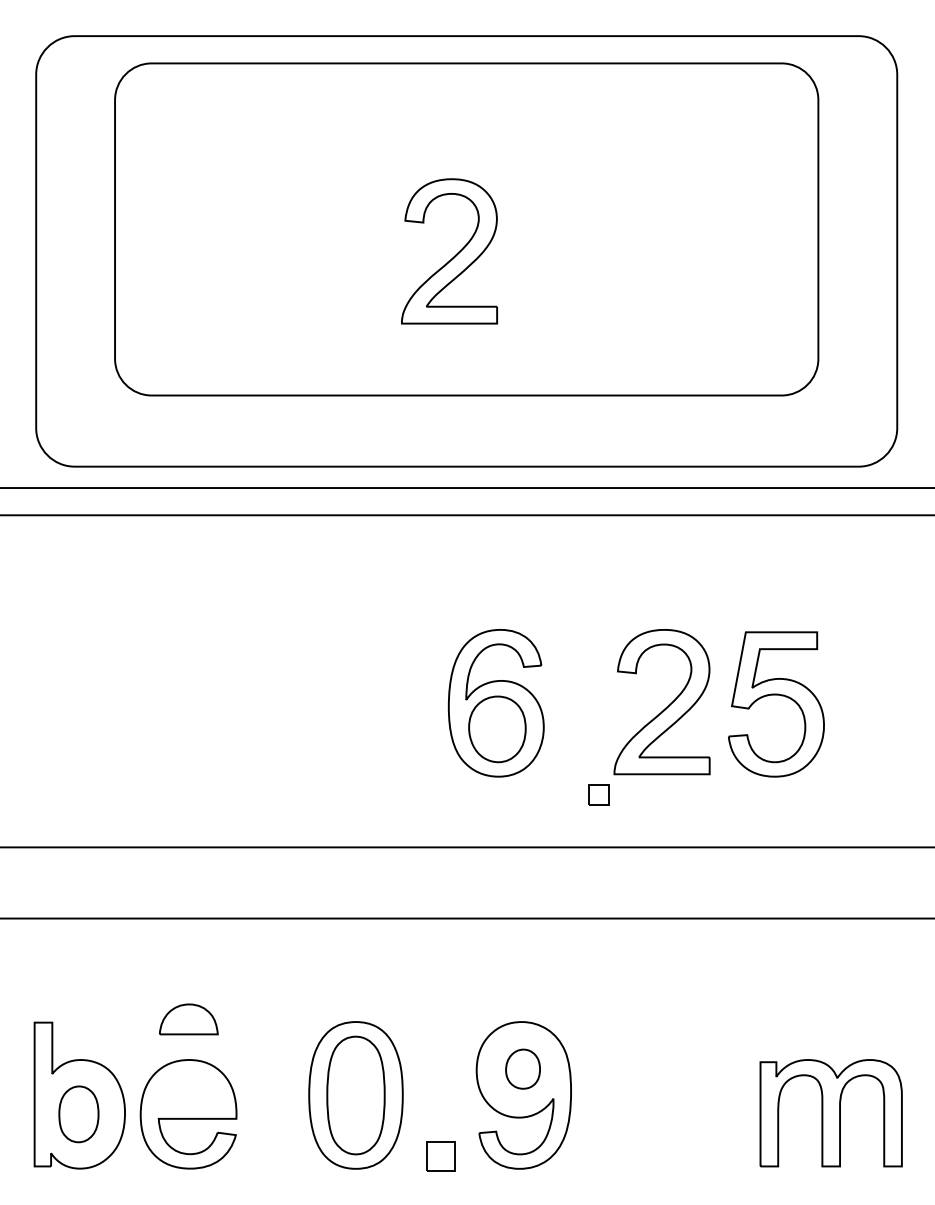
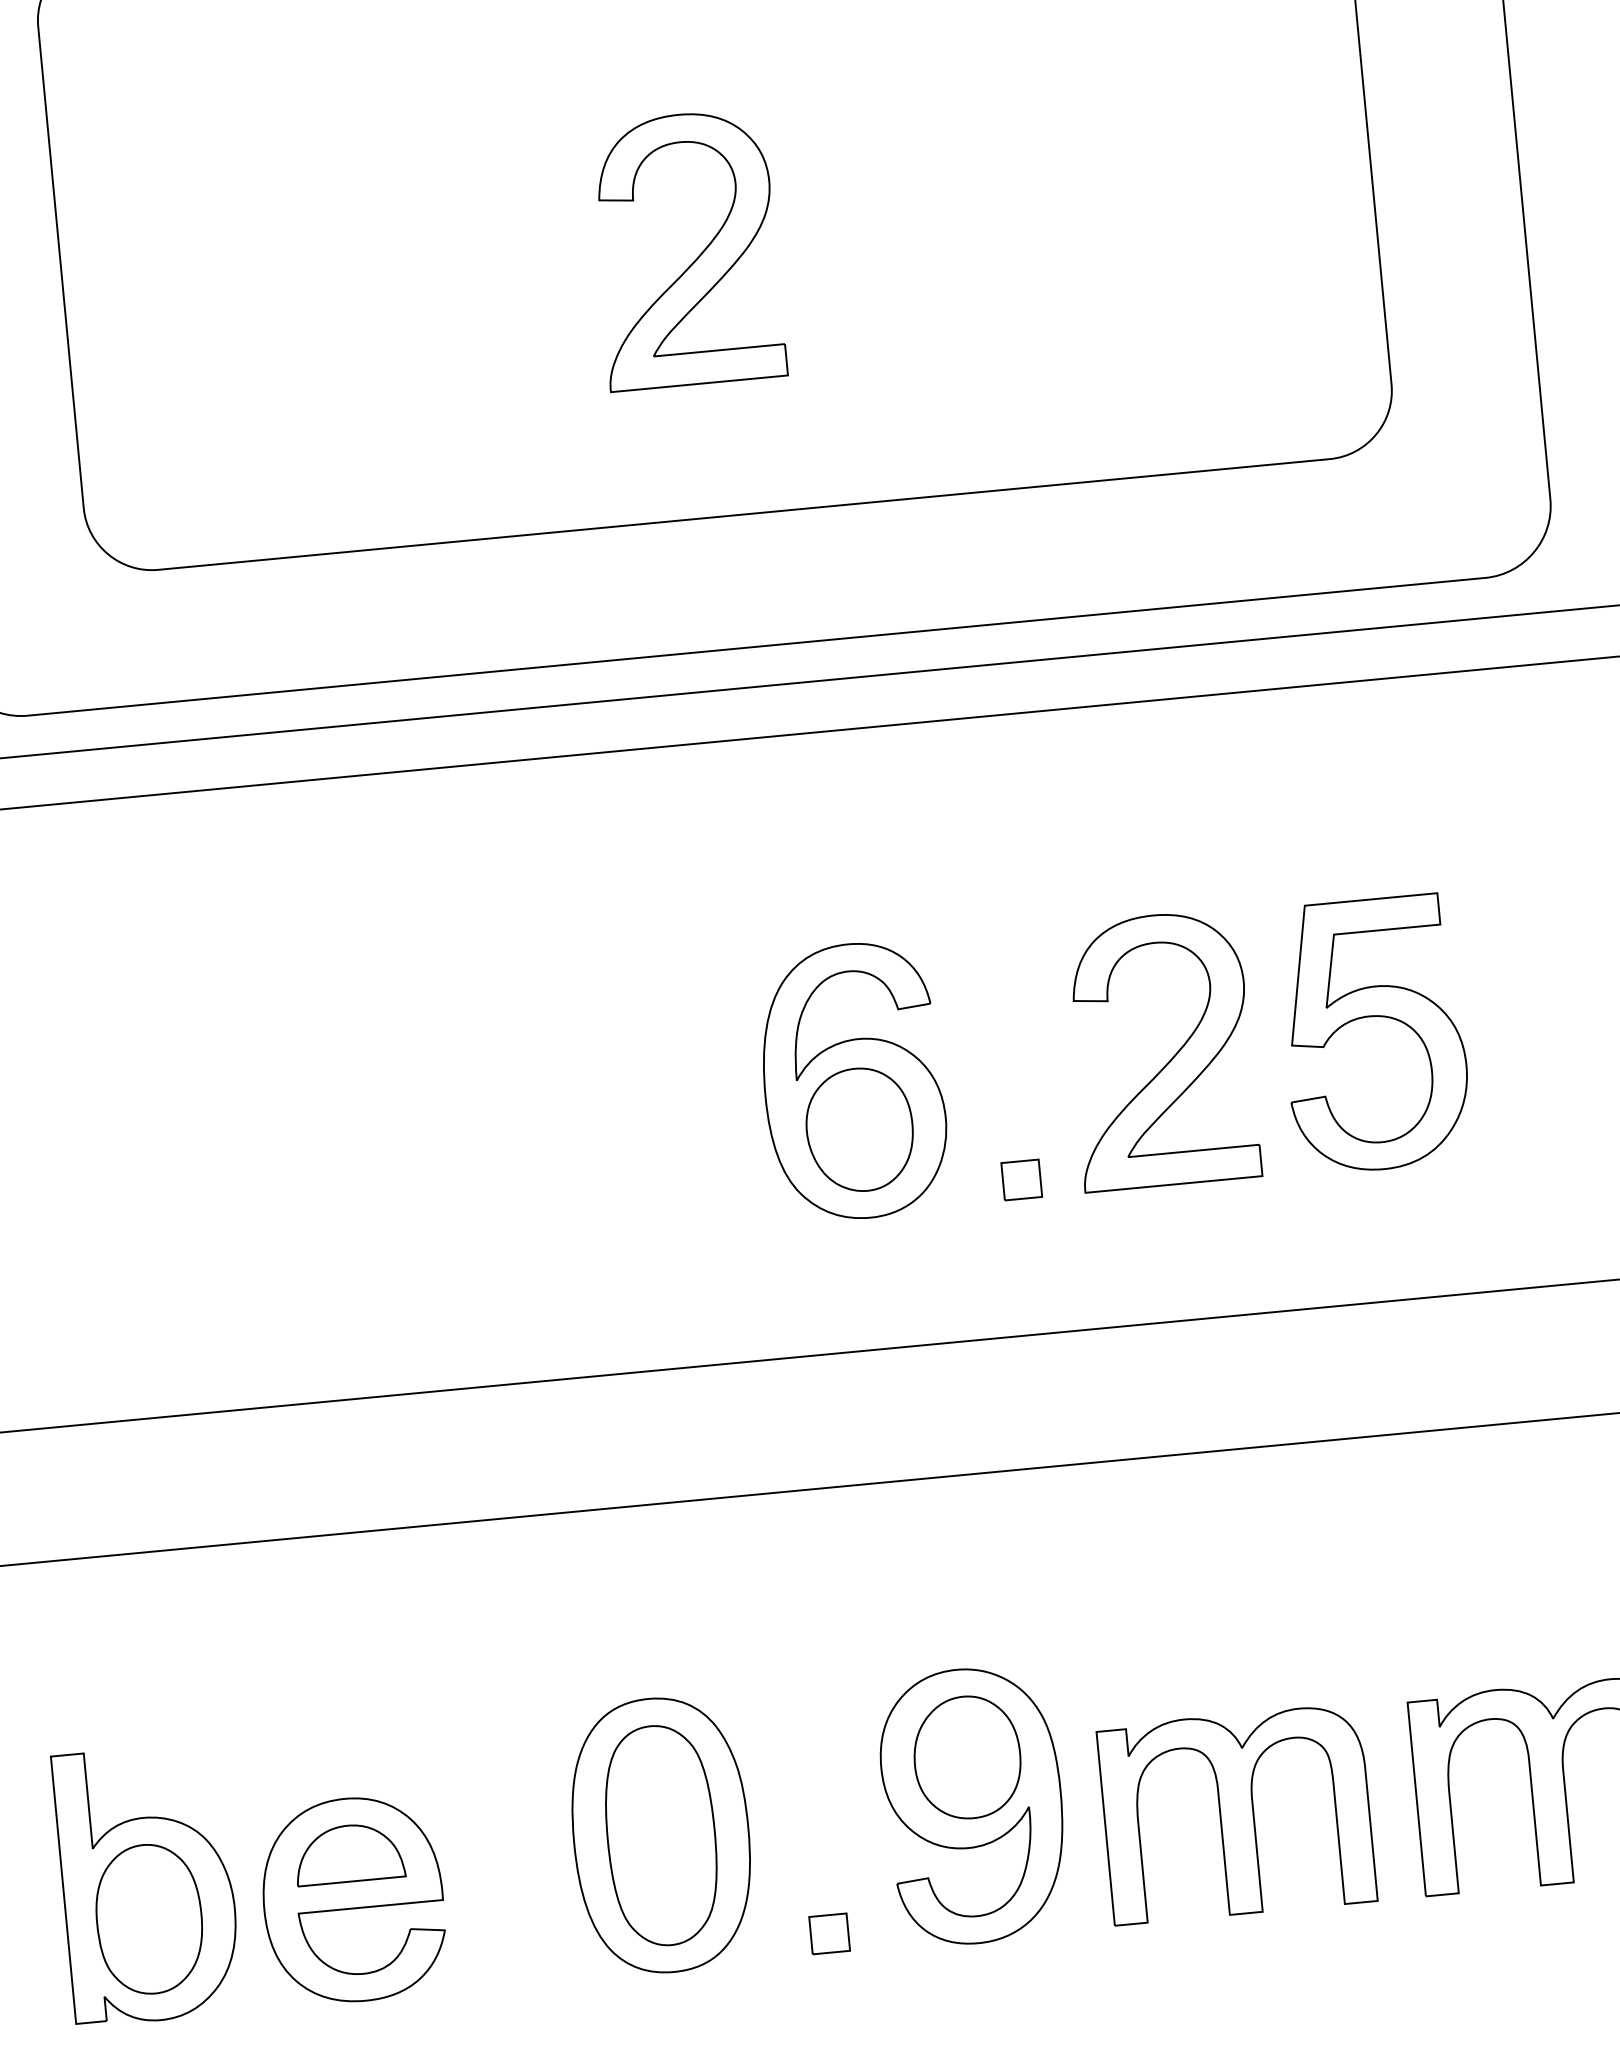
part: (598, 794) -> (1020, 1178), moved
part: (188, 1019) -> (348, 1853), moved
part: (522, 1068) -> (966, 1756), size x1.67
part: (663, 1113) -> (1236, 1815), added
part: (78, 1114) -> (148, 1919), size x1.43
part: (440, 1155) -> (828, 1932), size x0.71

